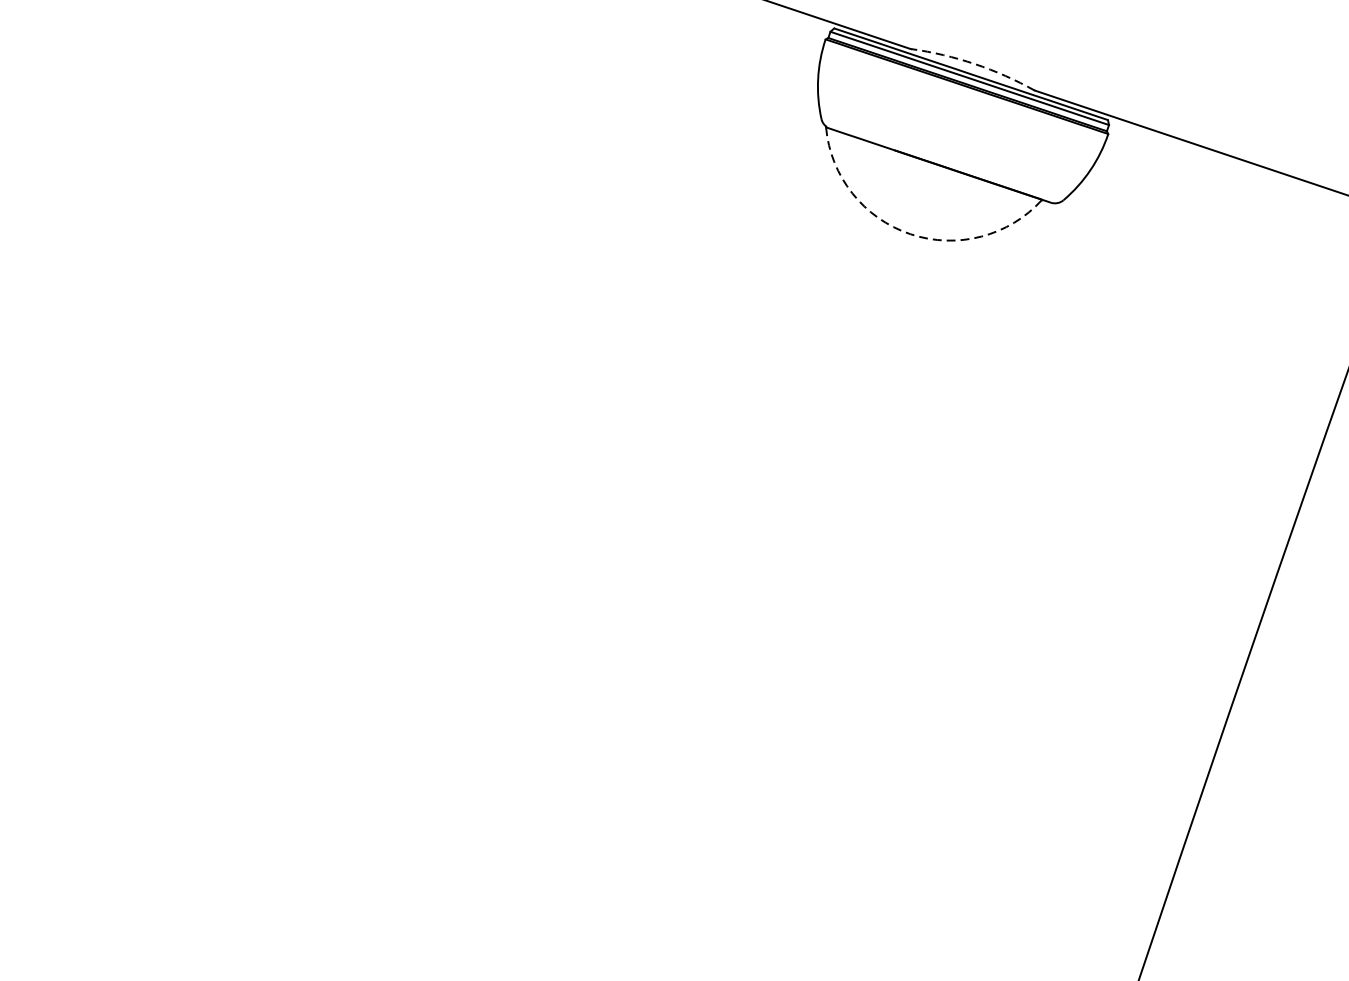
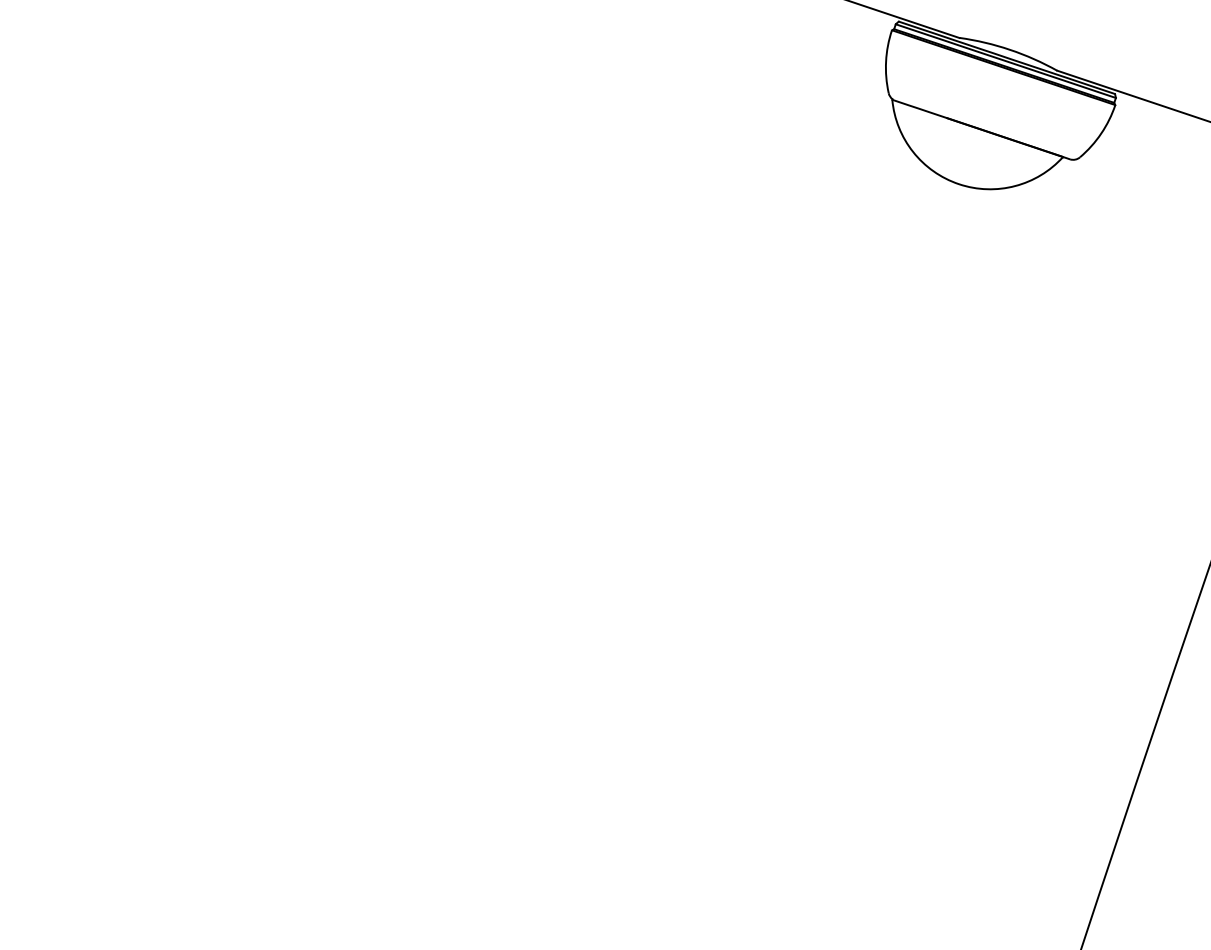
arc: (975, 63) -> (1010, 49), dashed -> solid
arc: (911, 234) -> (959, 184), dashed -> solid

